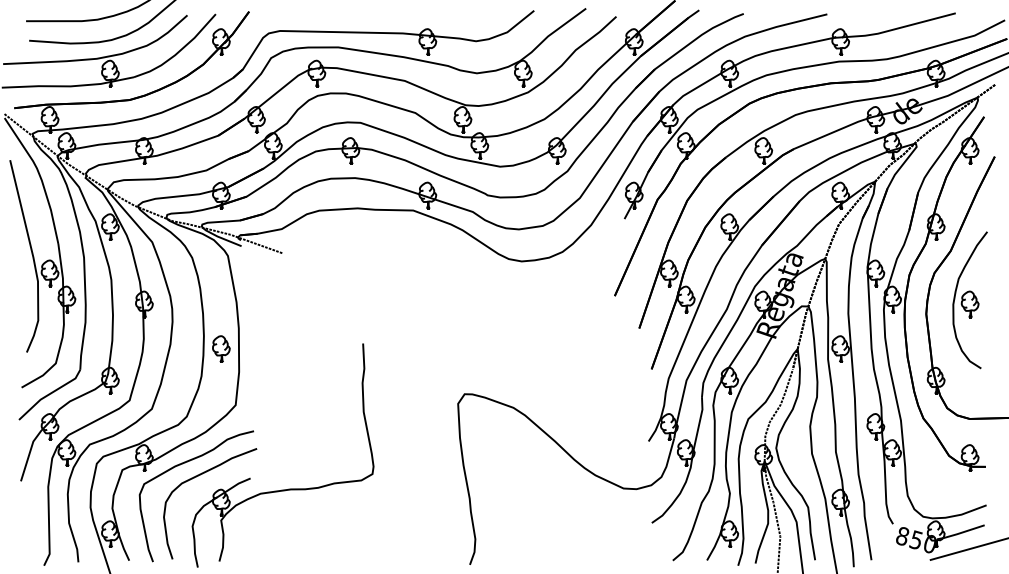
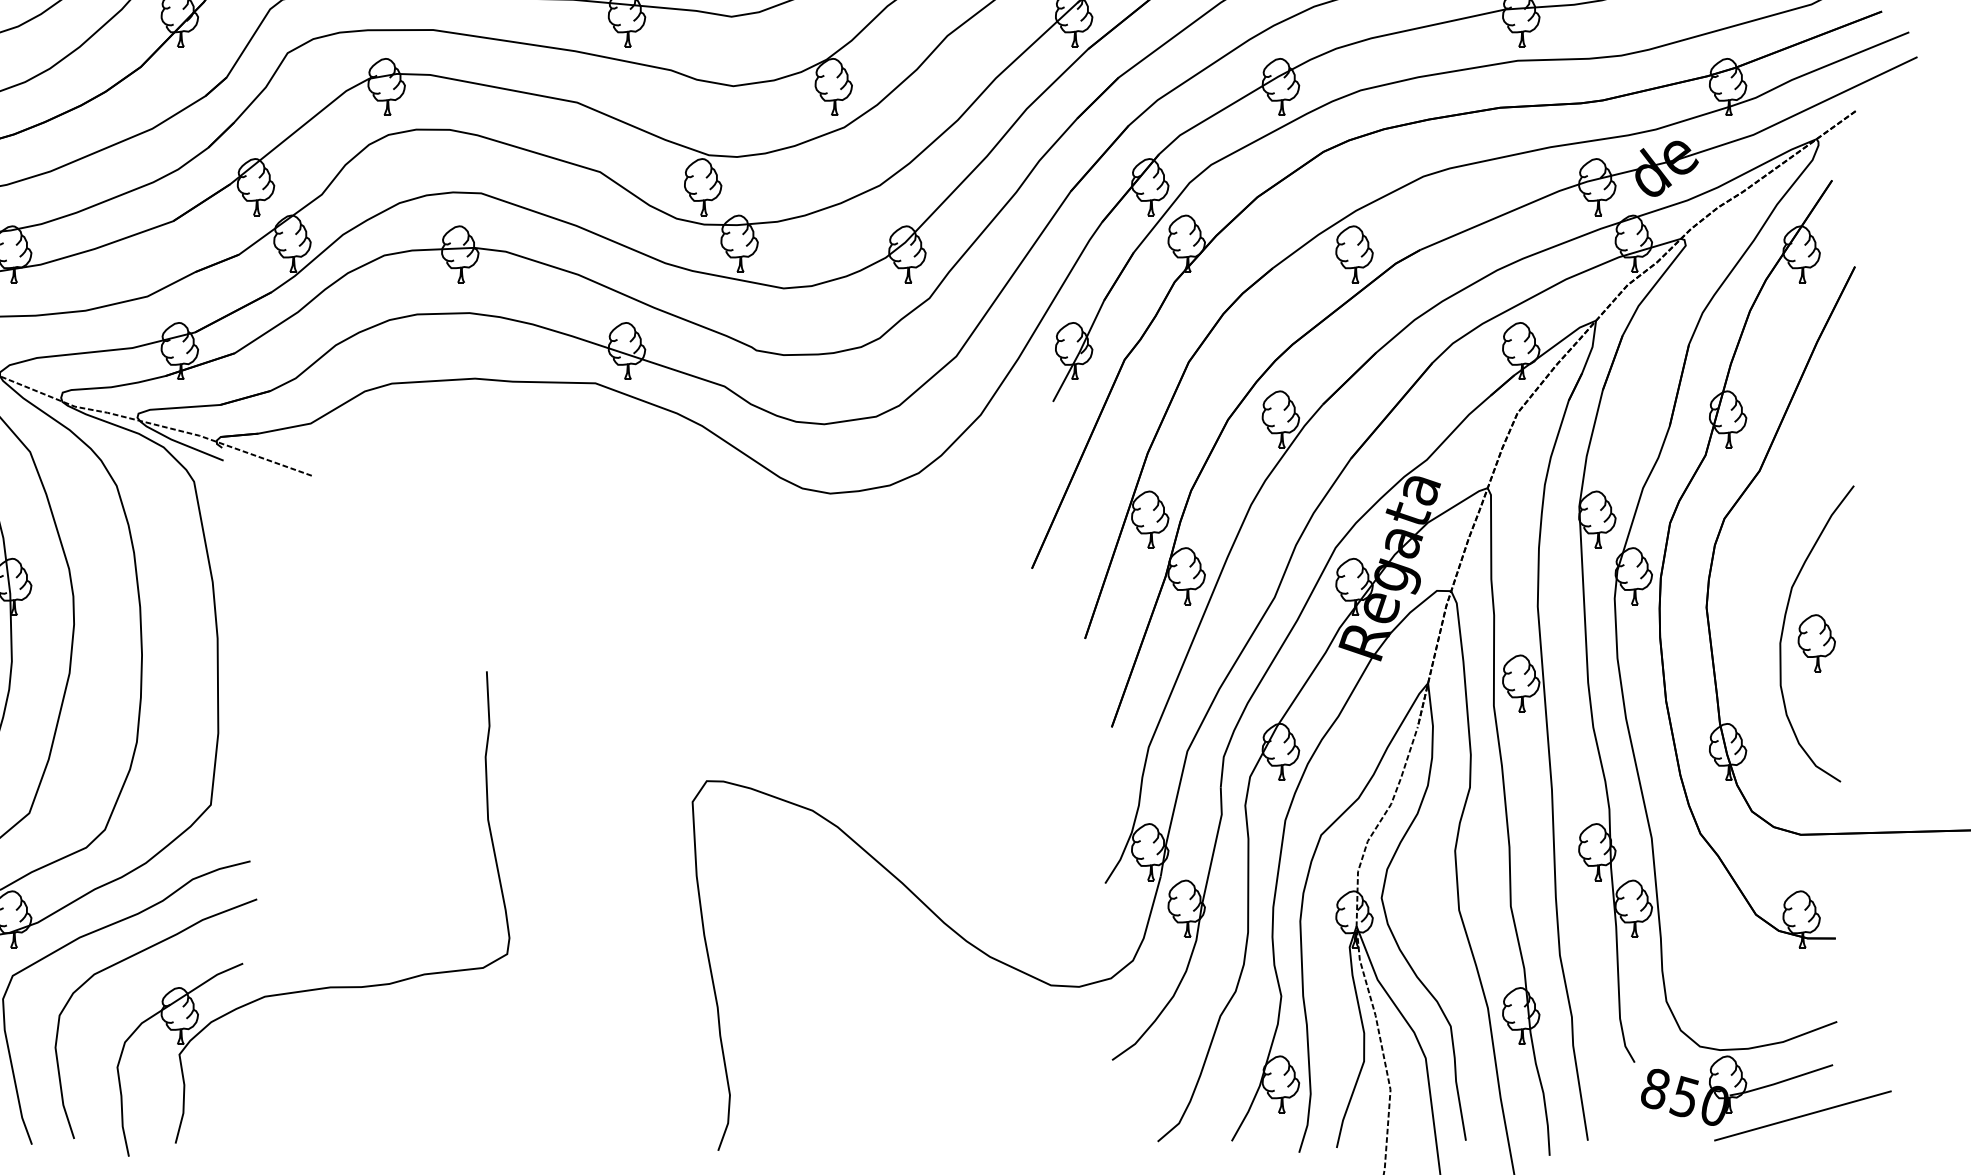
part: (969, 300) -> (1815, 634), moved
part: (221, 348) -> (180, 682), removed

